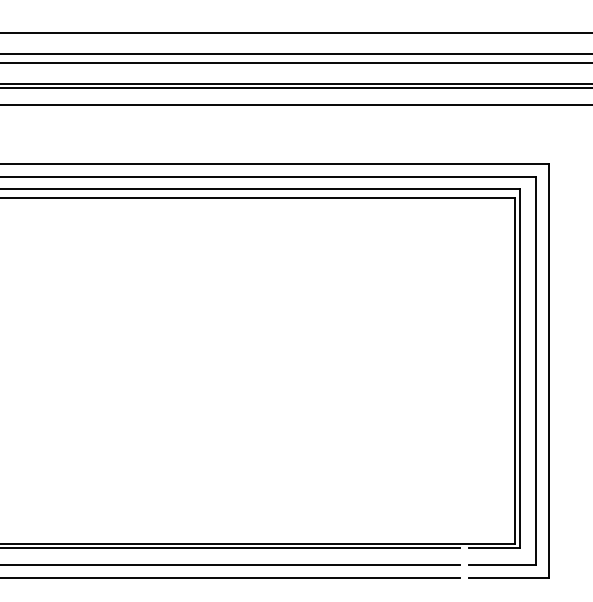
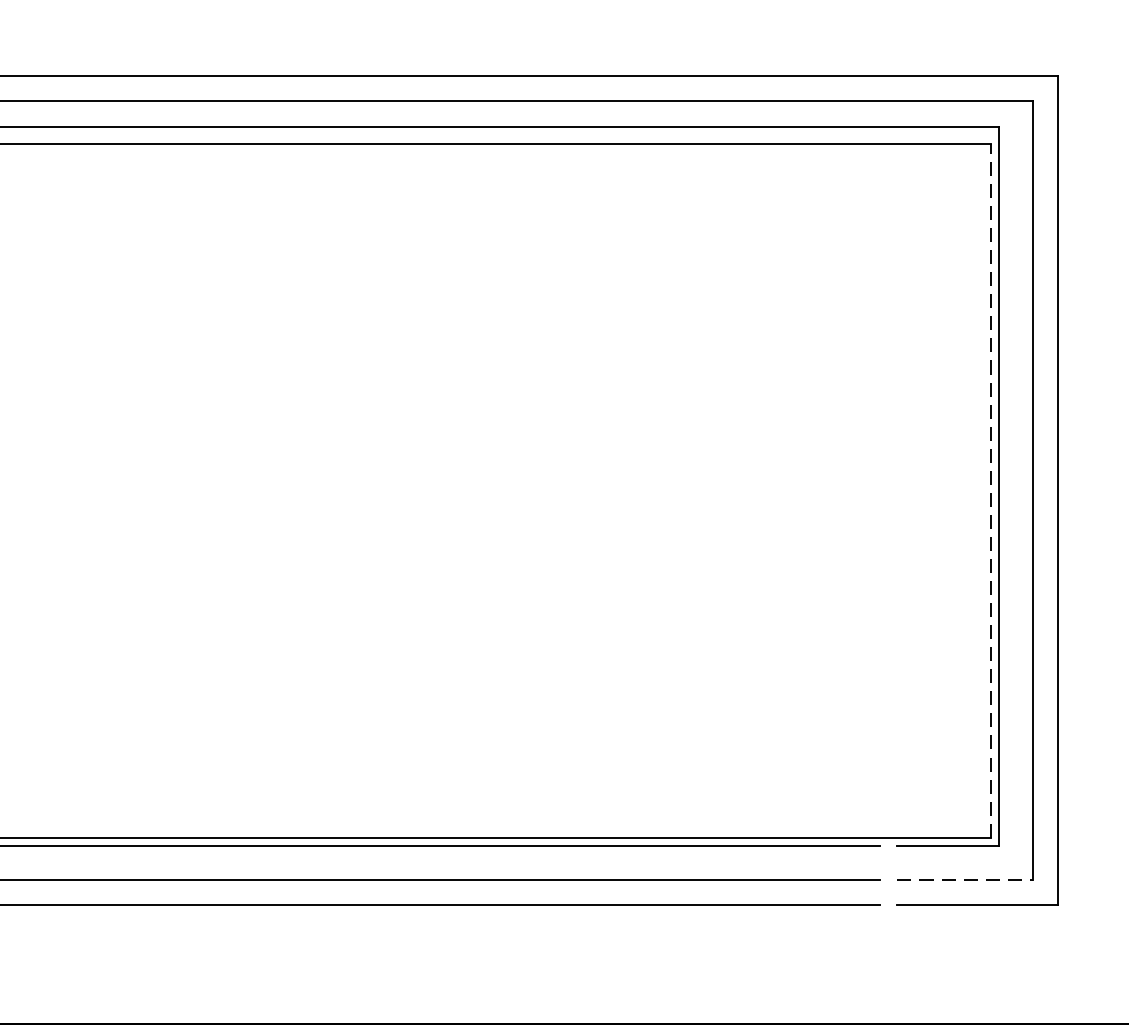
line: (515, 370) -> (990, 489), solid -> dashed
line: (502, 565) -> (964, 880), solid -> dashed

